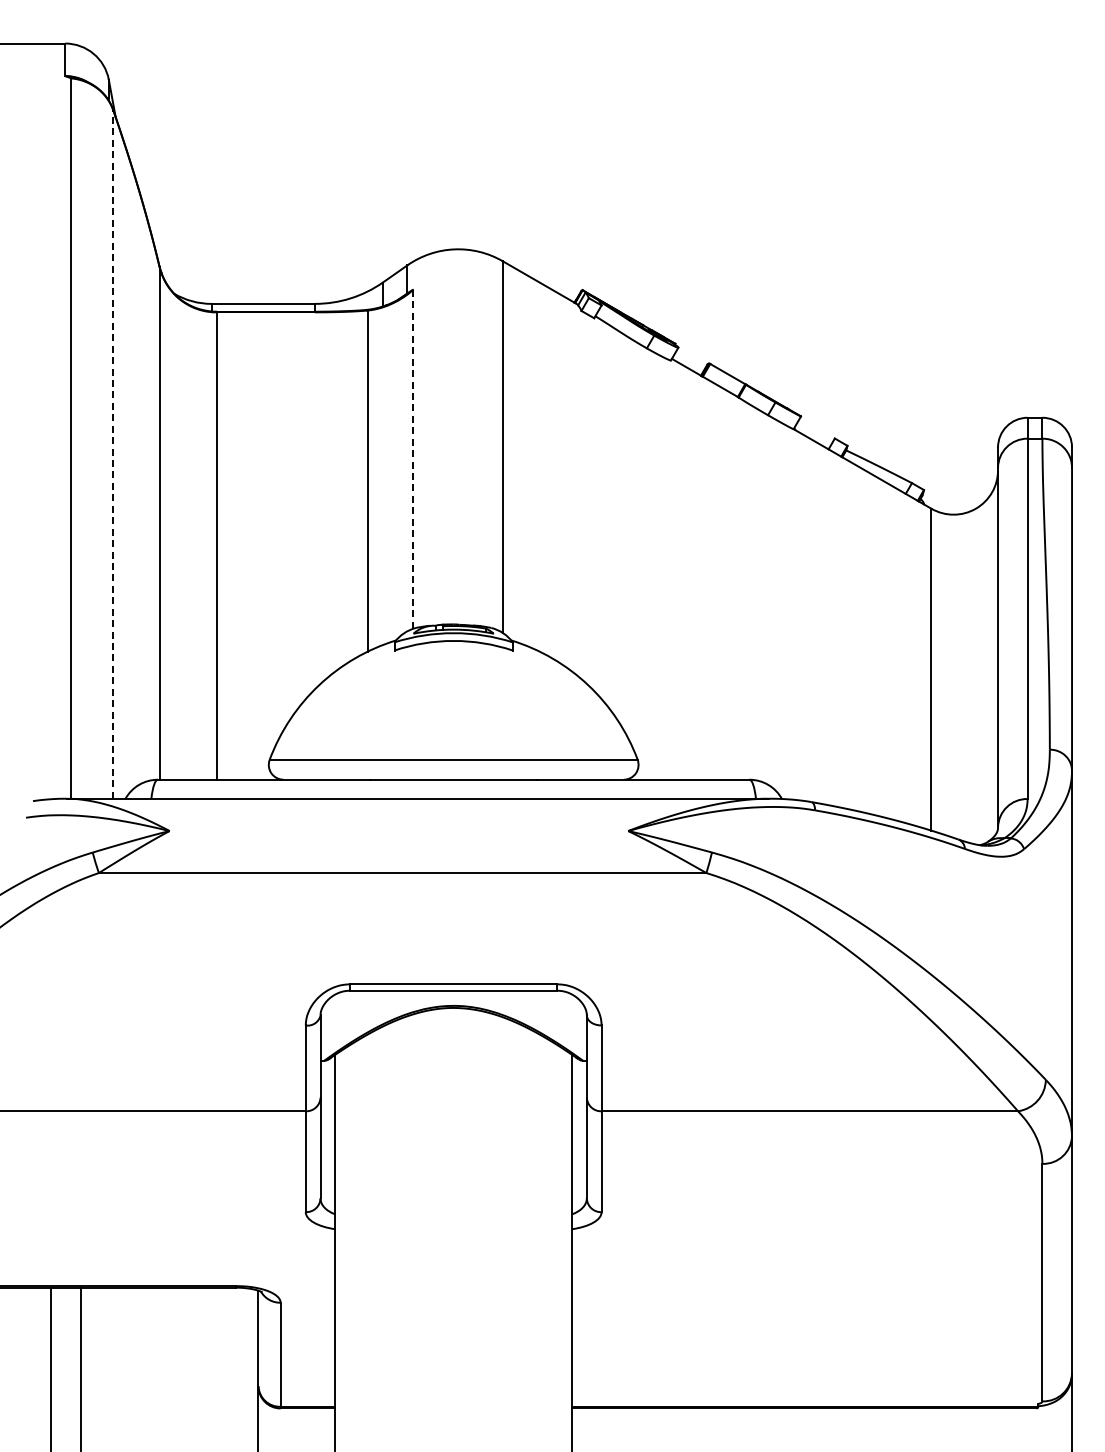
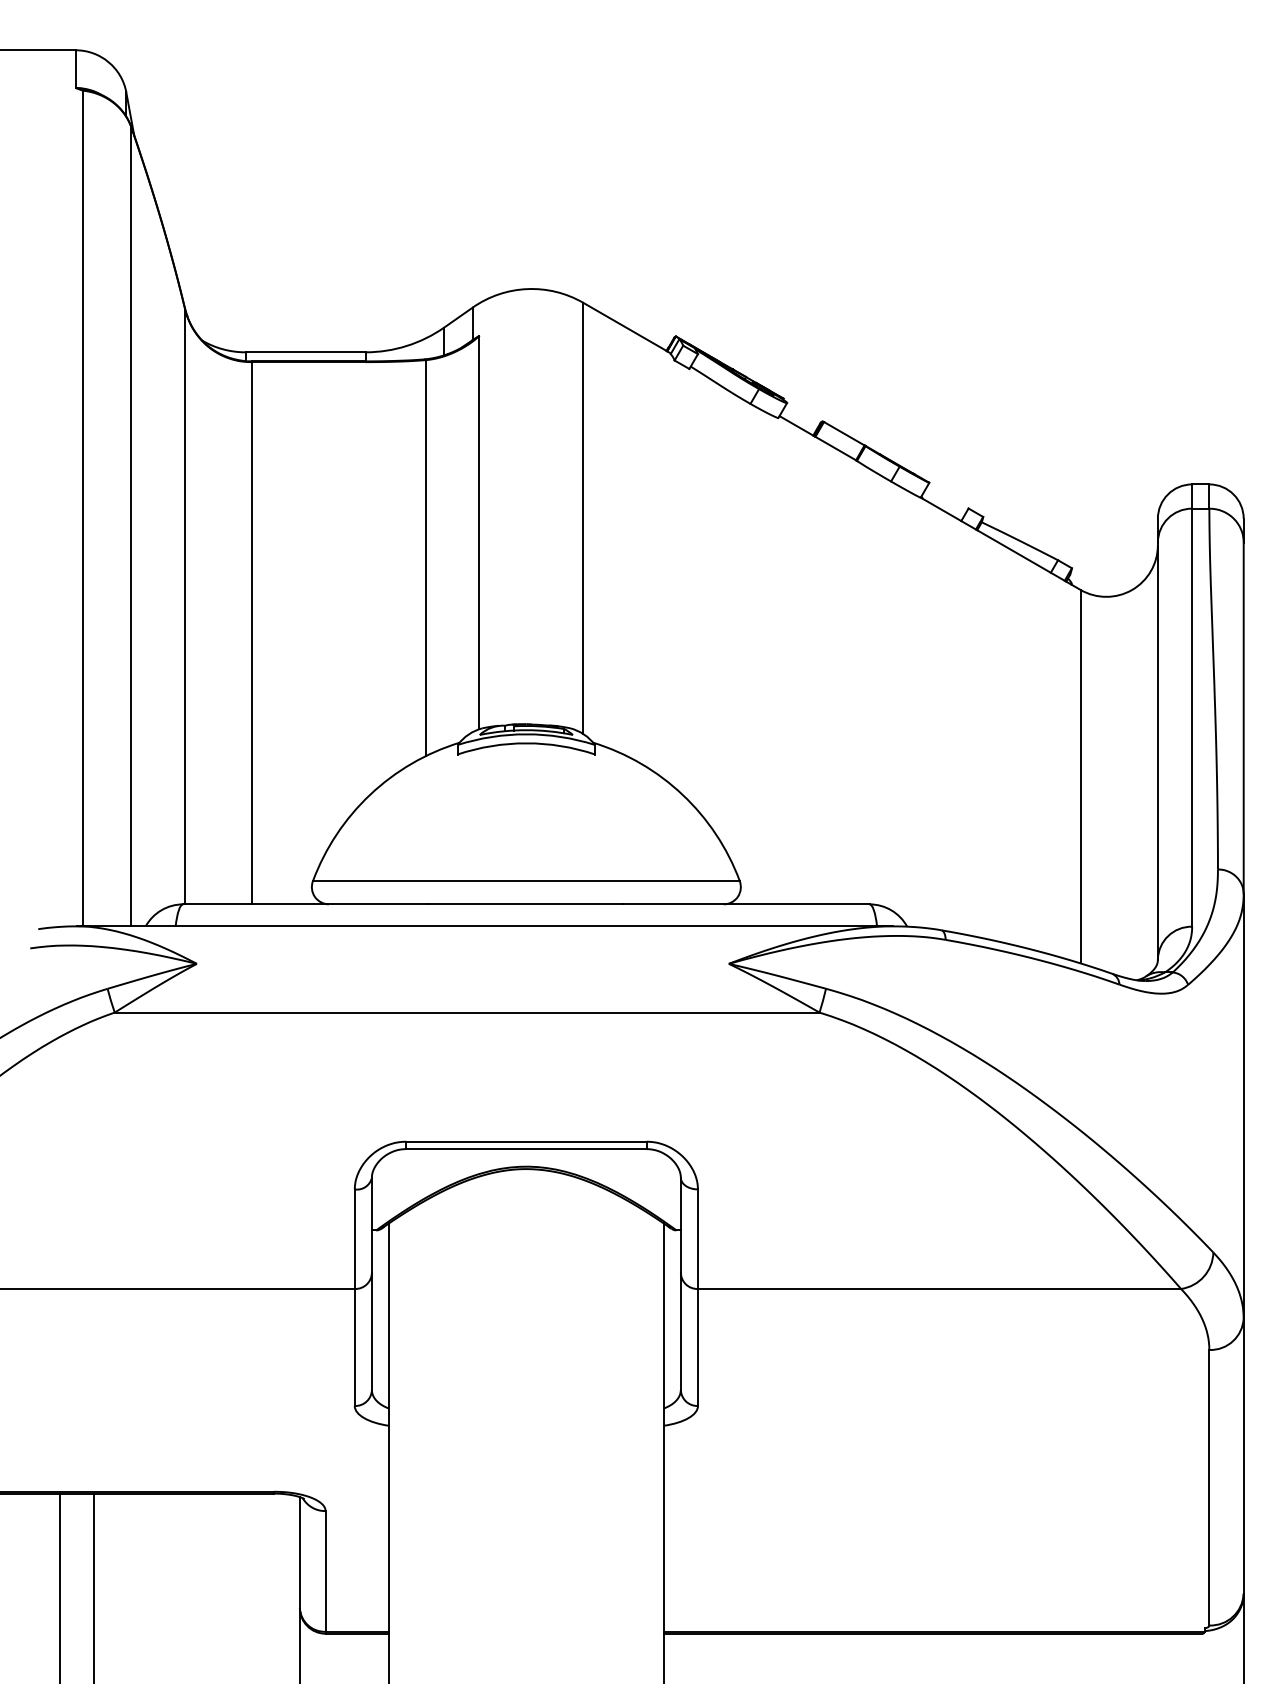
line: (113, 453) -> (131, 525), dashed -> solid
line: (412, 458) -> (478, 531), dashed -> solid

